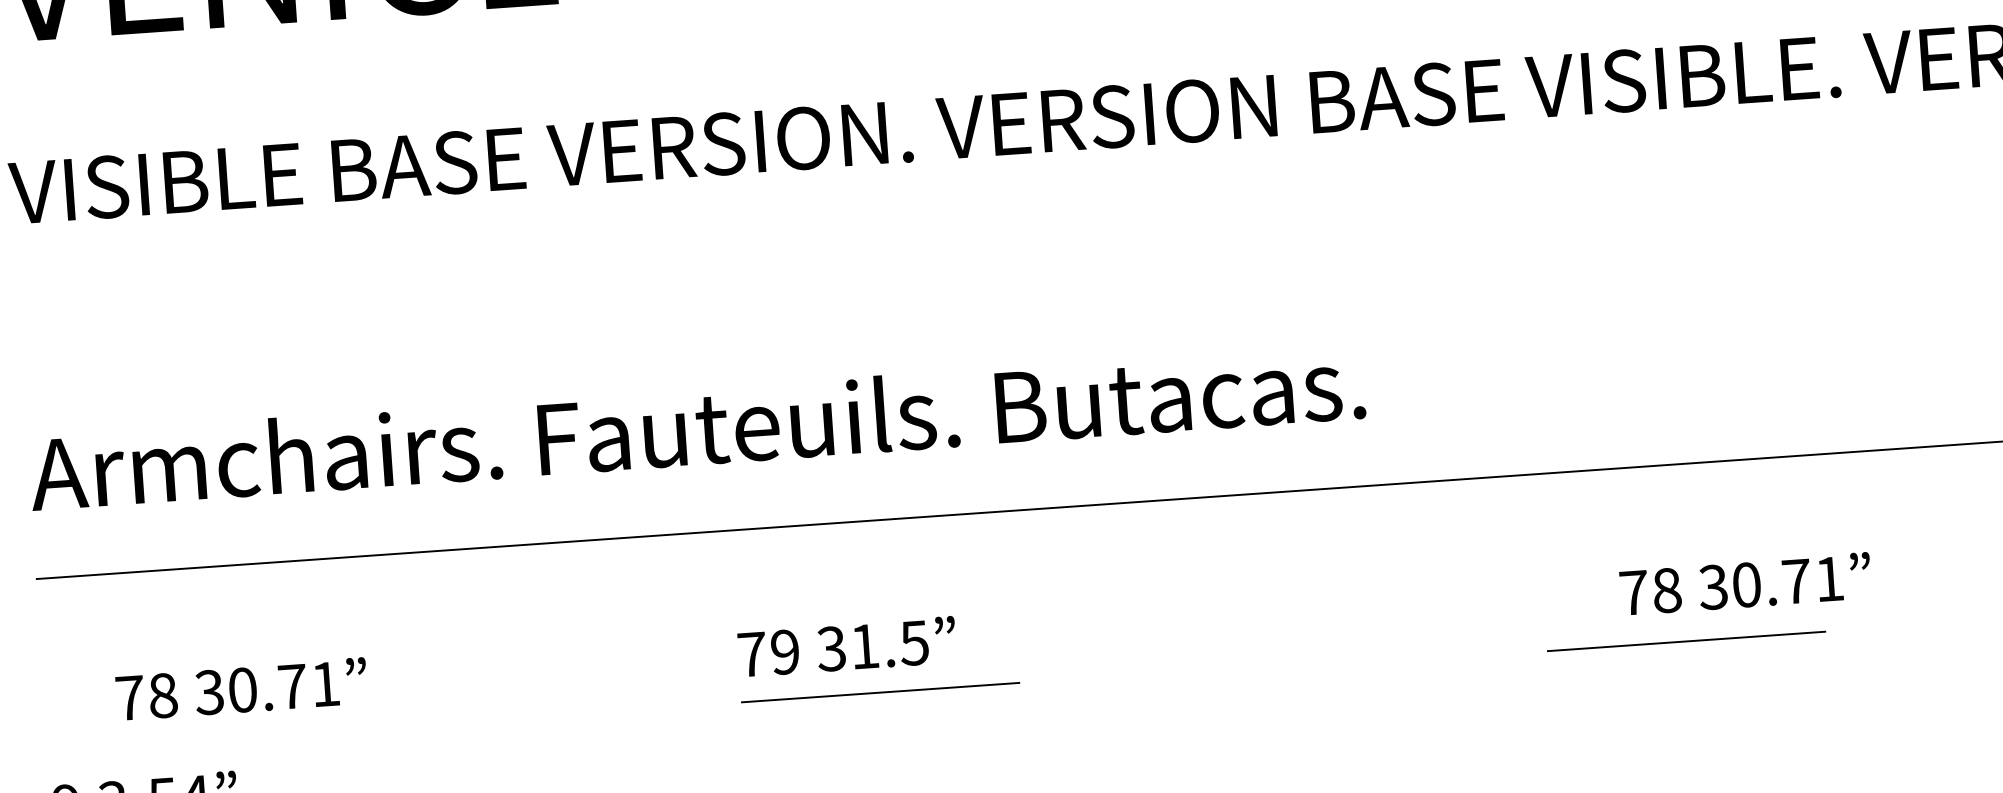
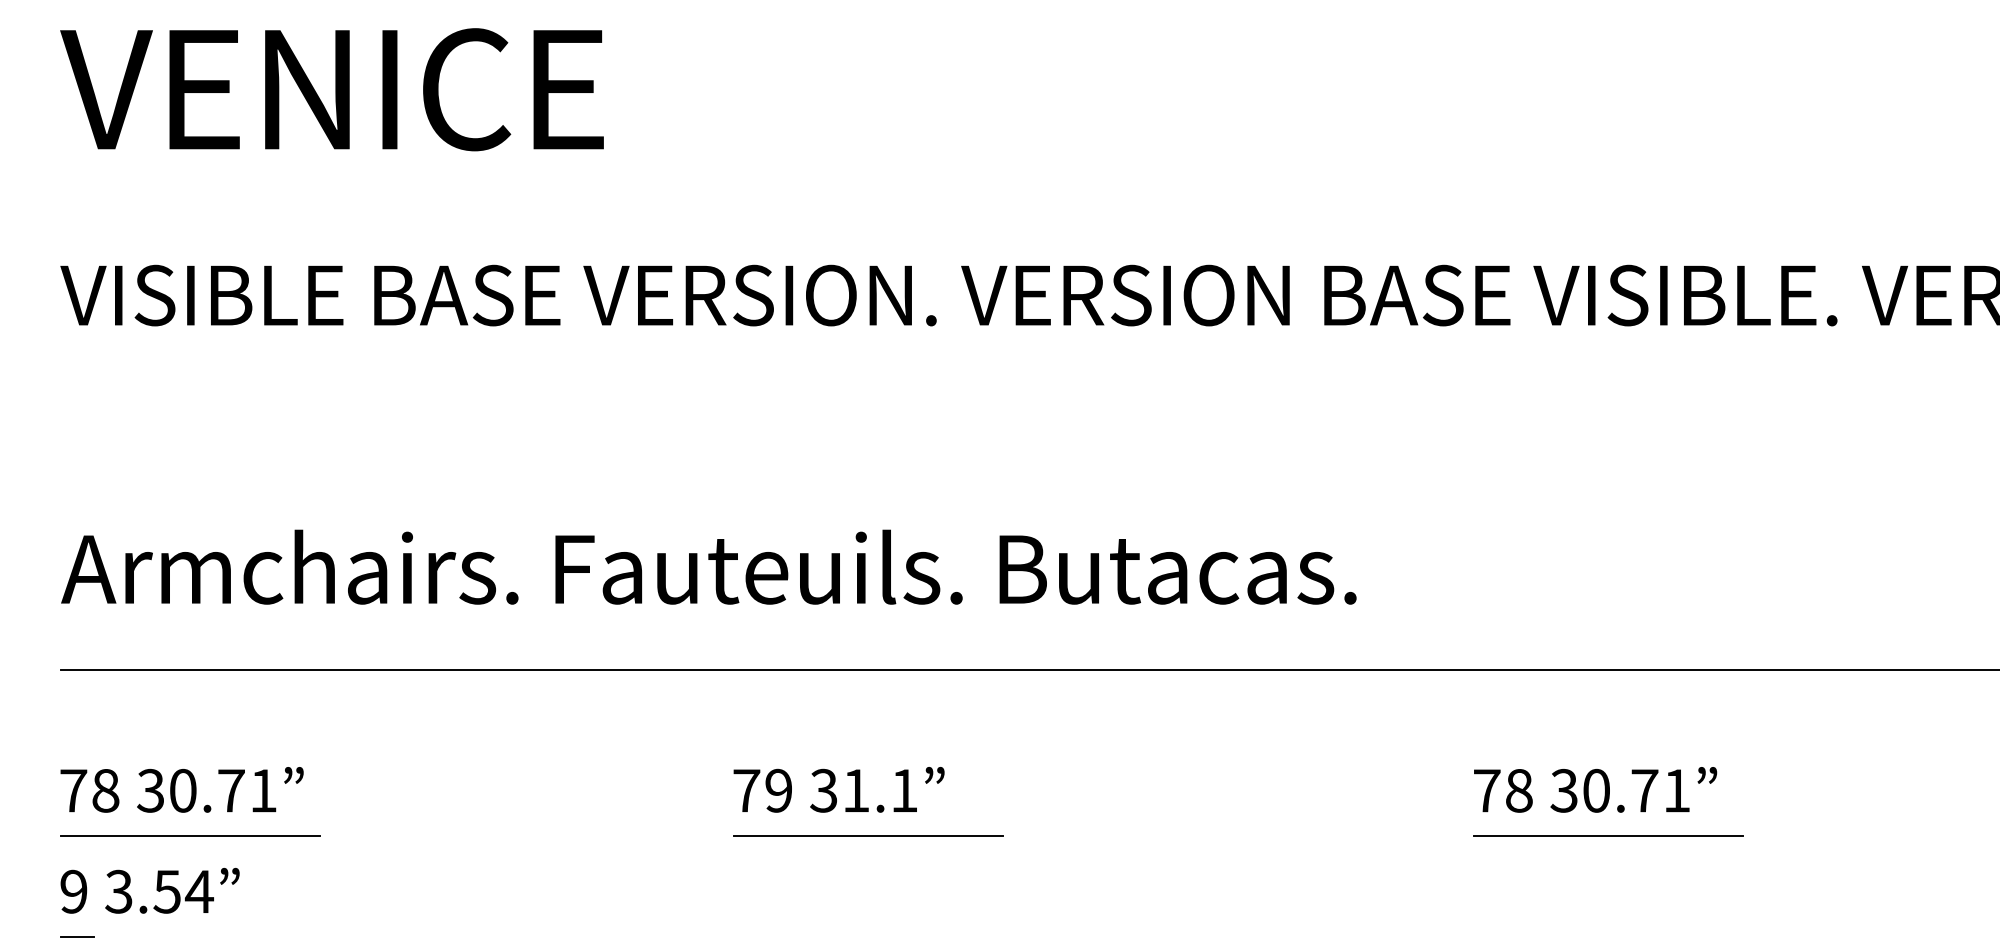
text: (1745, 583) -> (1595, 789), moved
line: (1686, 640) -> (1608, 835), moved
text: (913, 642) -> (903, 790), 31.5 -> 31.1
text: (241, 688) -> (181, 789), moved
line: (181, 741) -> (189, 836), added

